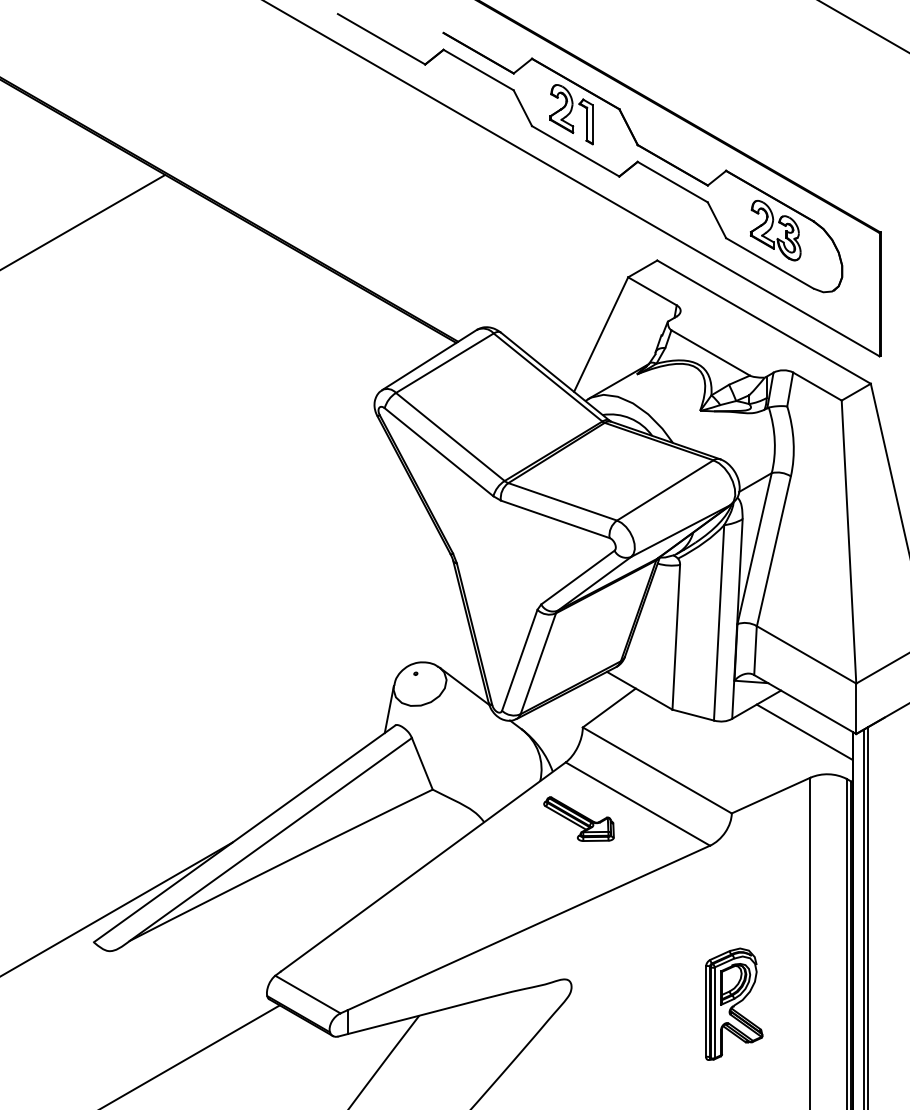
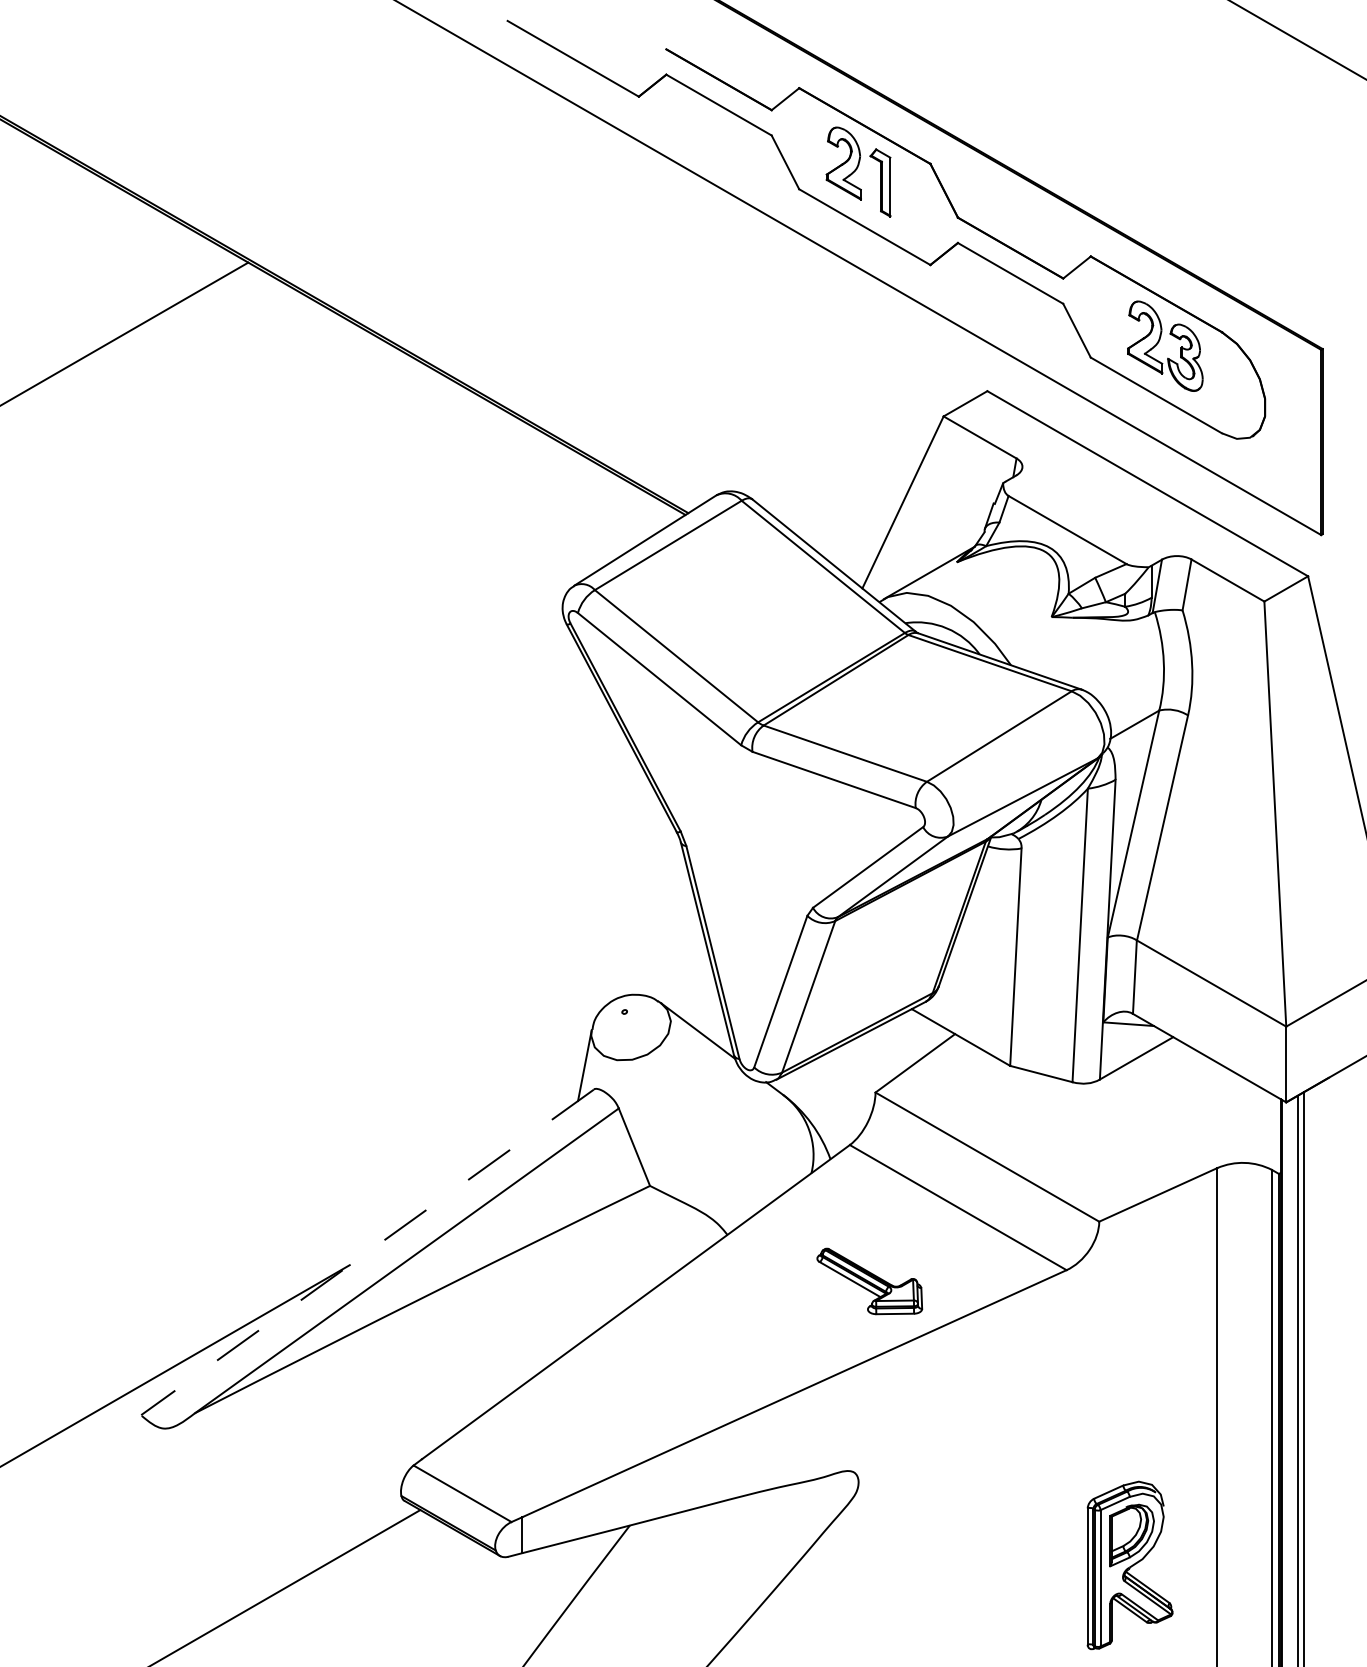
line: (804, 731) -> (1208, 1098), removed
part: (578, 818) -> (869, 1280), moved
line: (244, 833) -> (367, 1251), solid -> dashed
part: (734, 1003) -> (1130, 1564), moved

